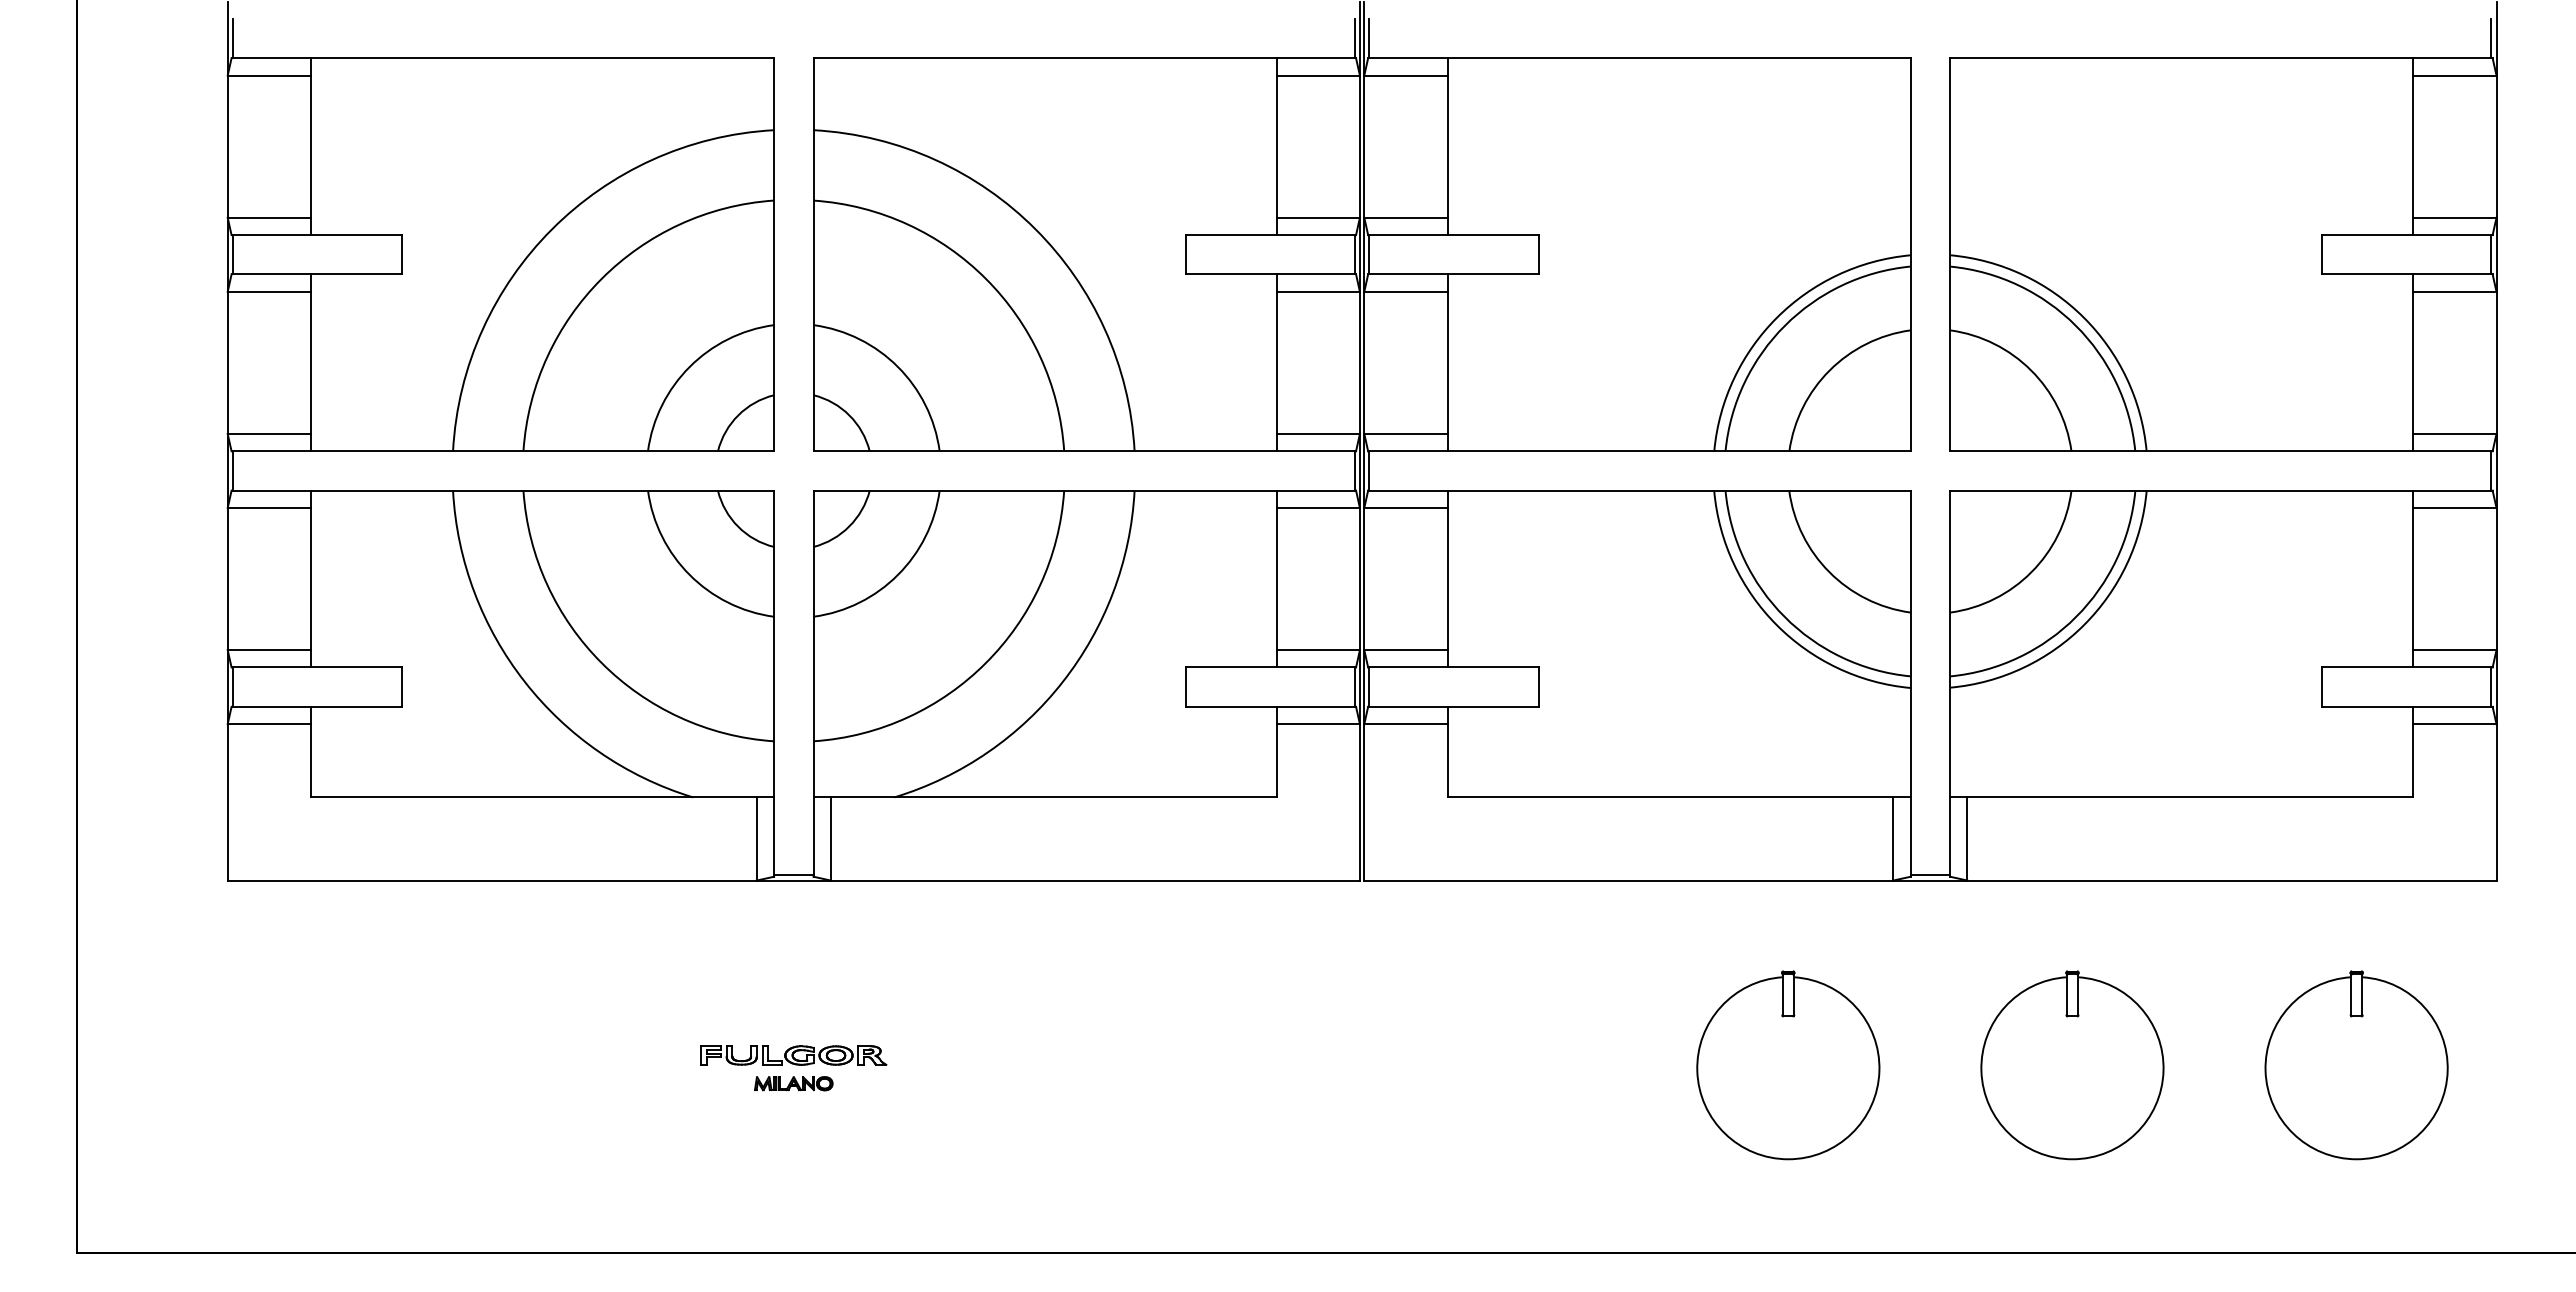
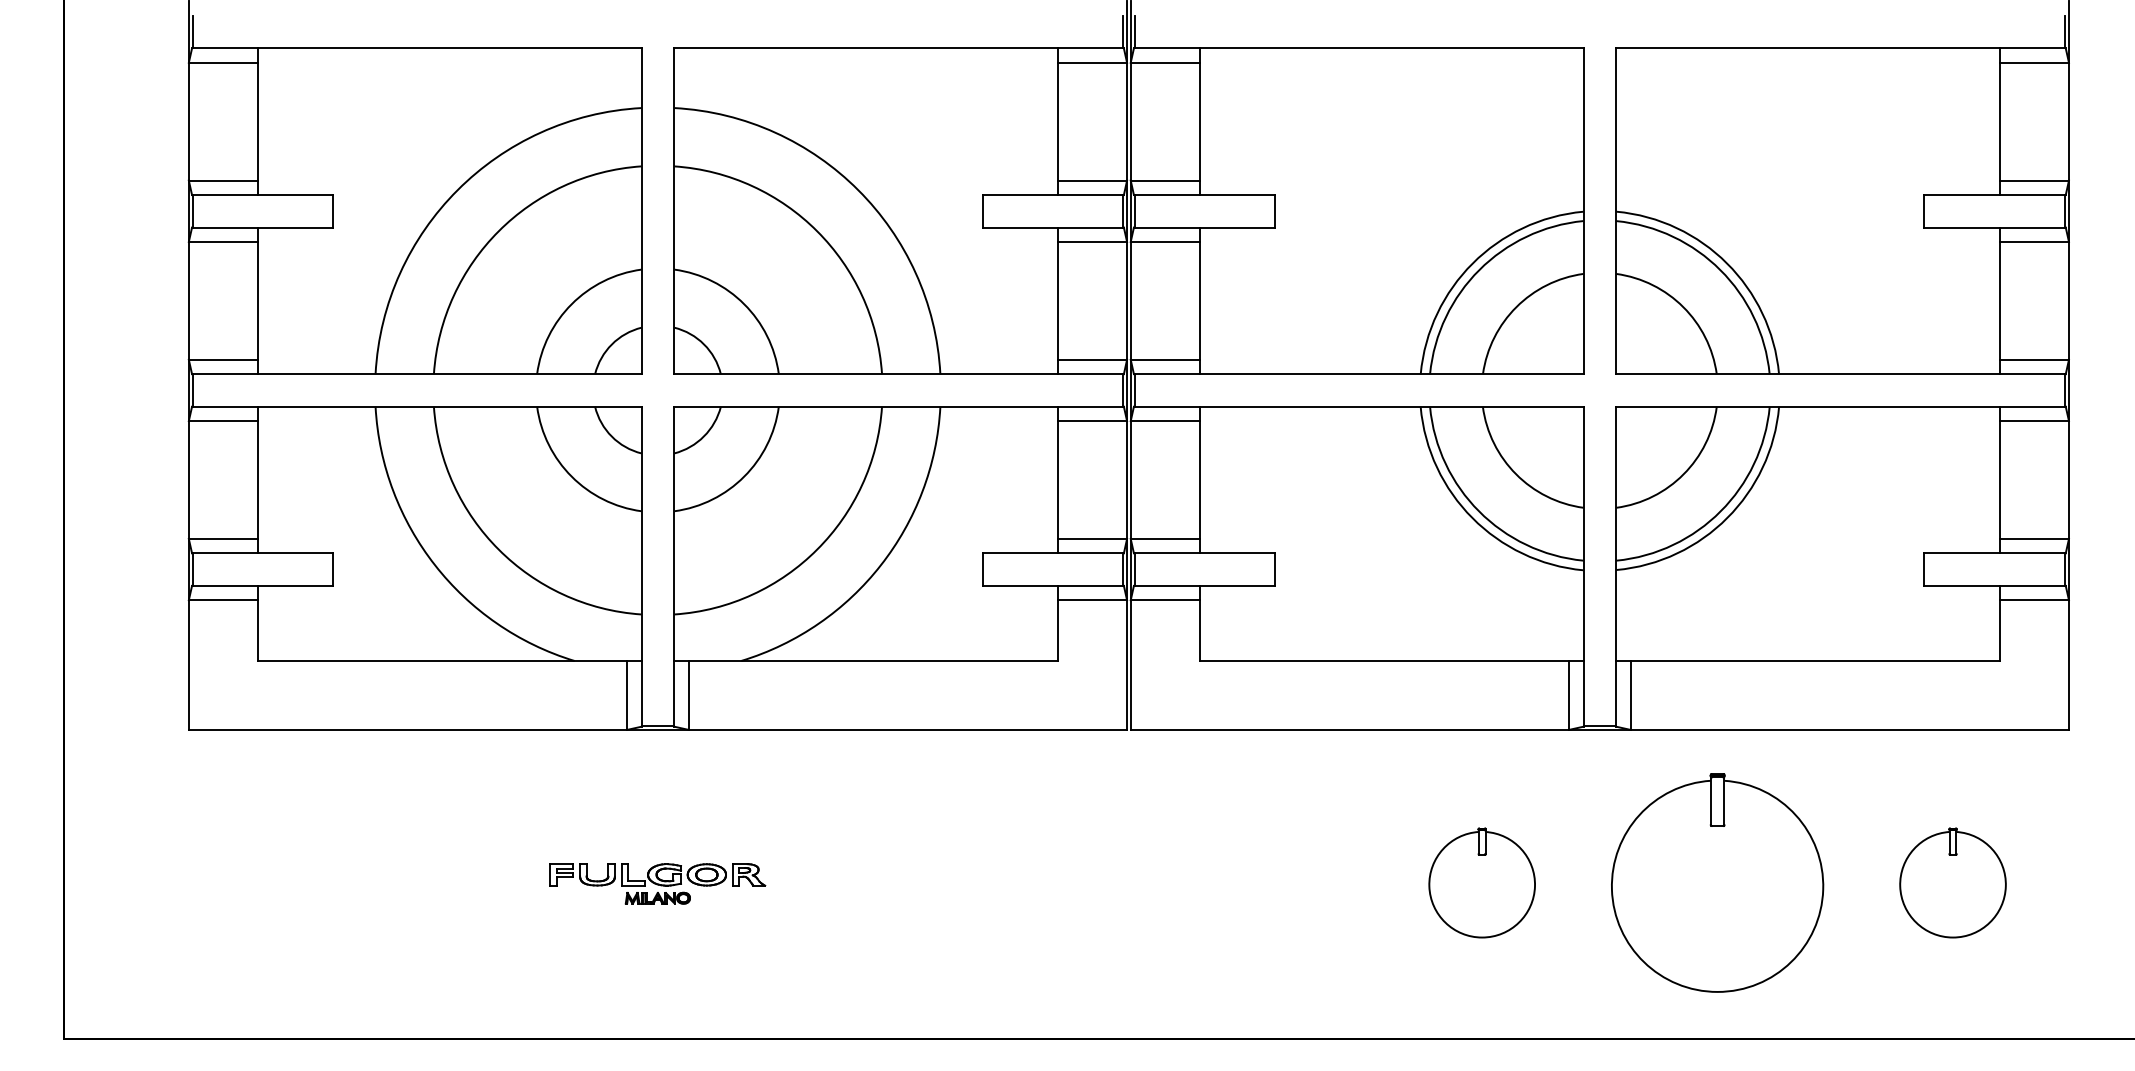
part: (793, 1055) -> (657, 874), size x1.4
part: (1788, 1065) -> (1482, 883), size x0.7
part: (2072, 1065) -> (1717, 883), size x1.4
part: (2356, 1065) -> (1952, 883), size x0.7

